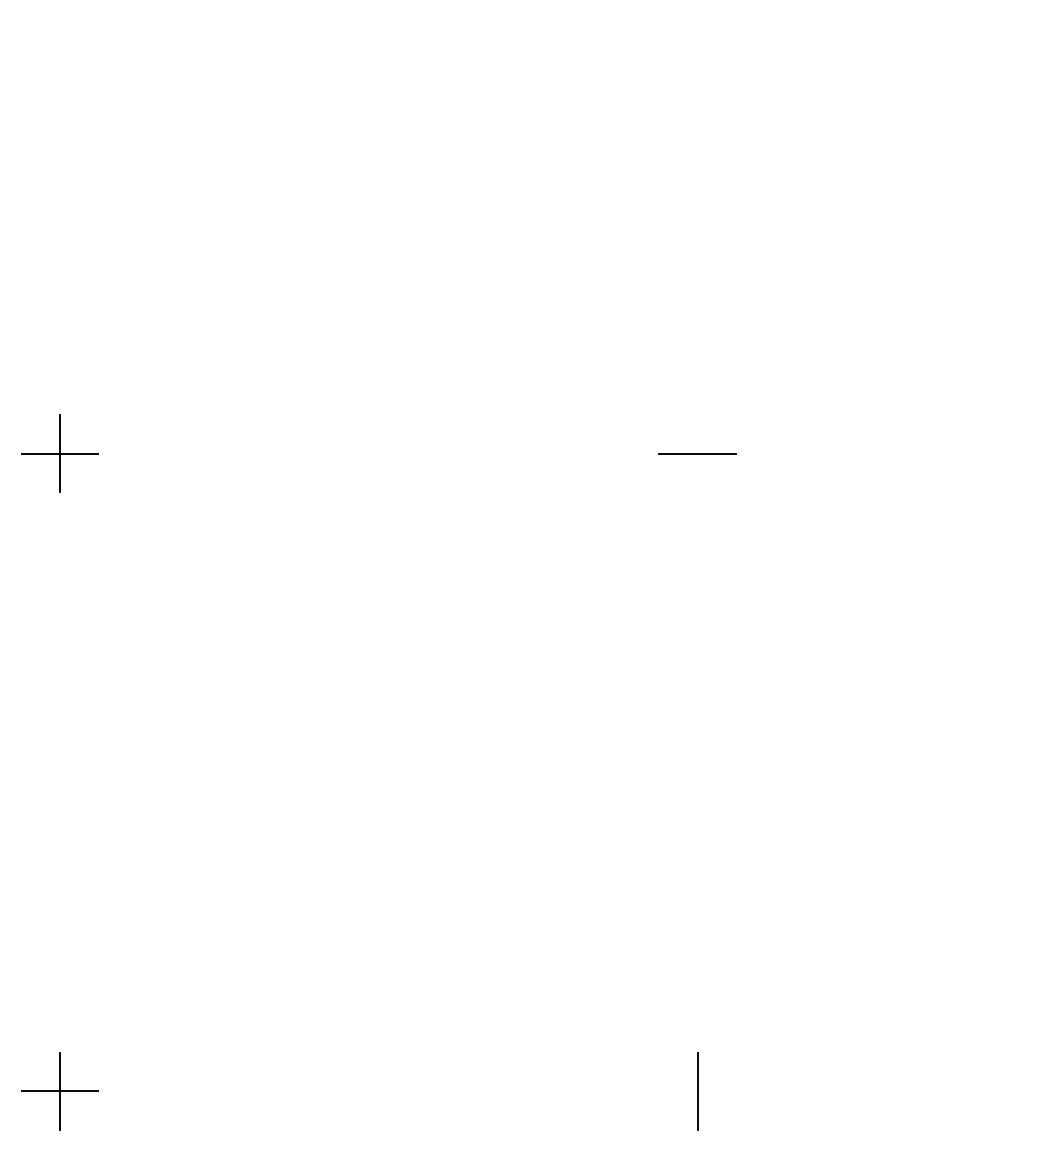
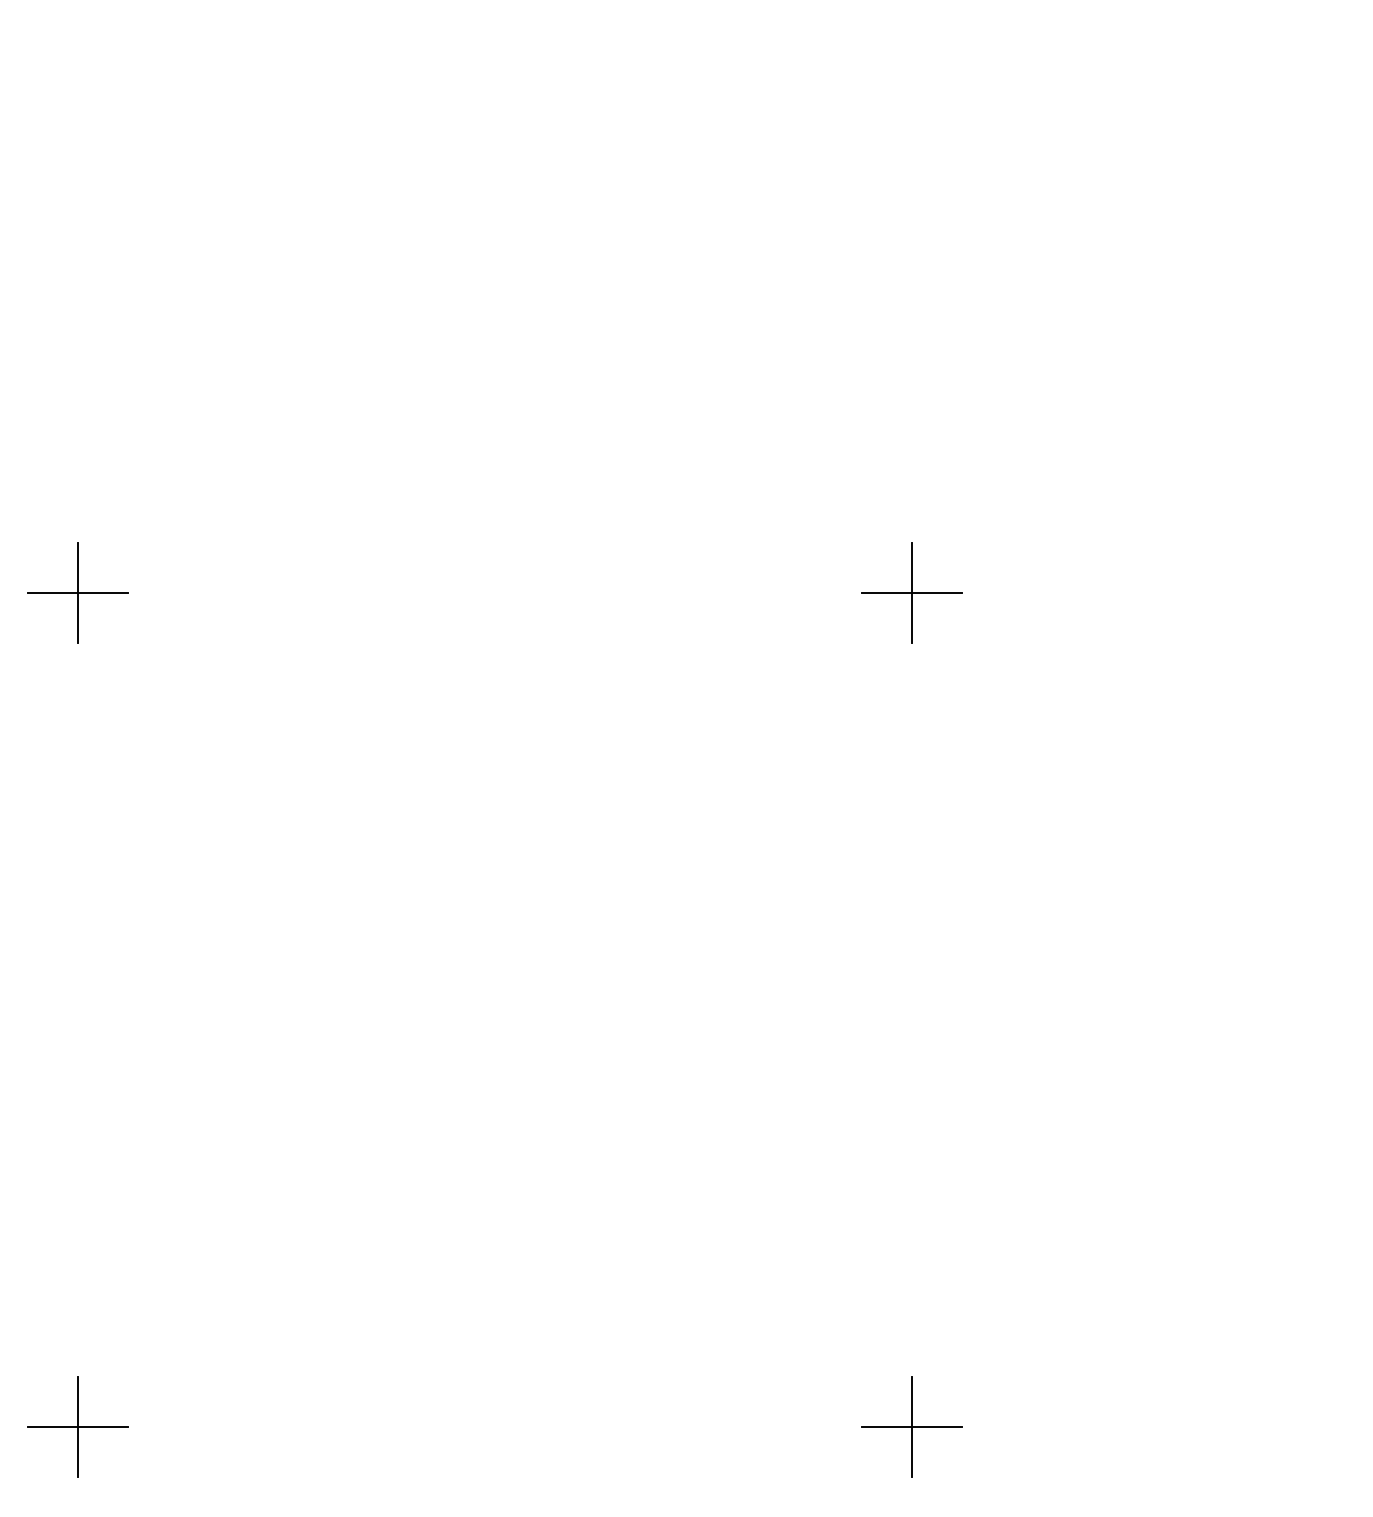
line: (697, 453) -> (912, 593), added
line: (697, 1091) -> (912, 1427), added

